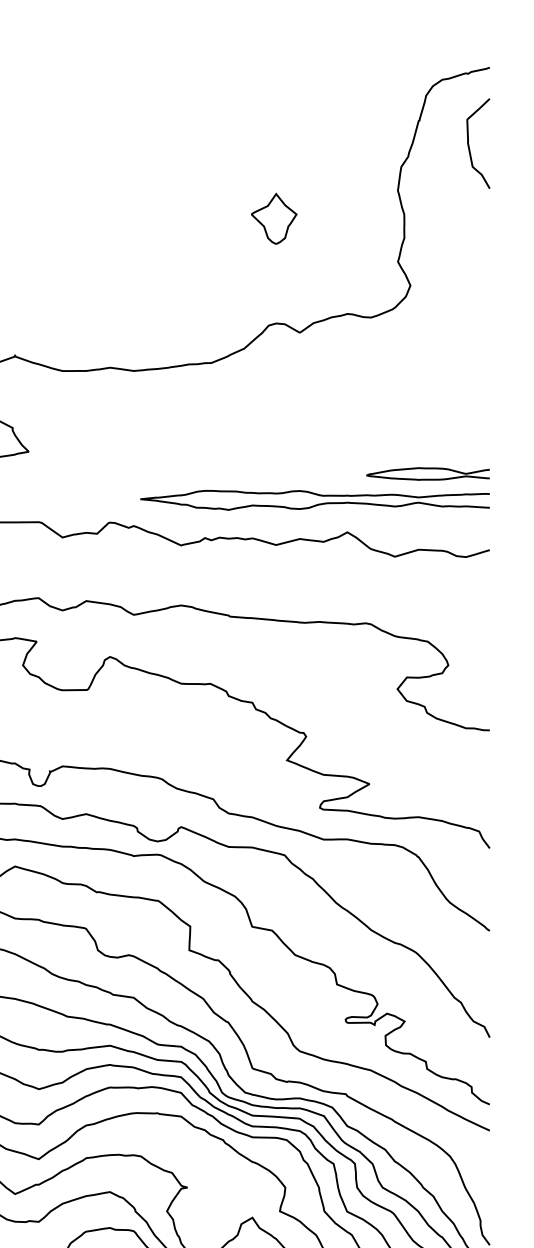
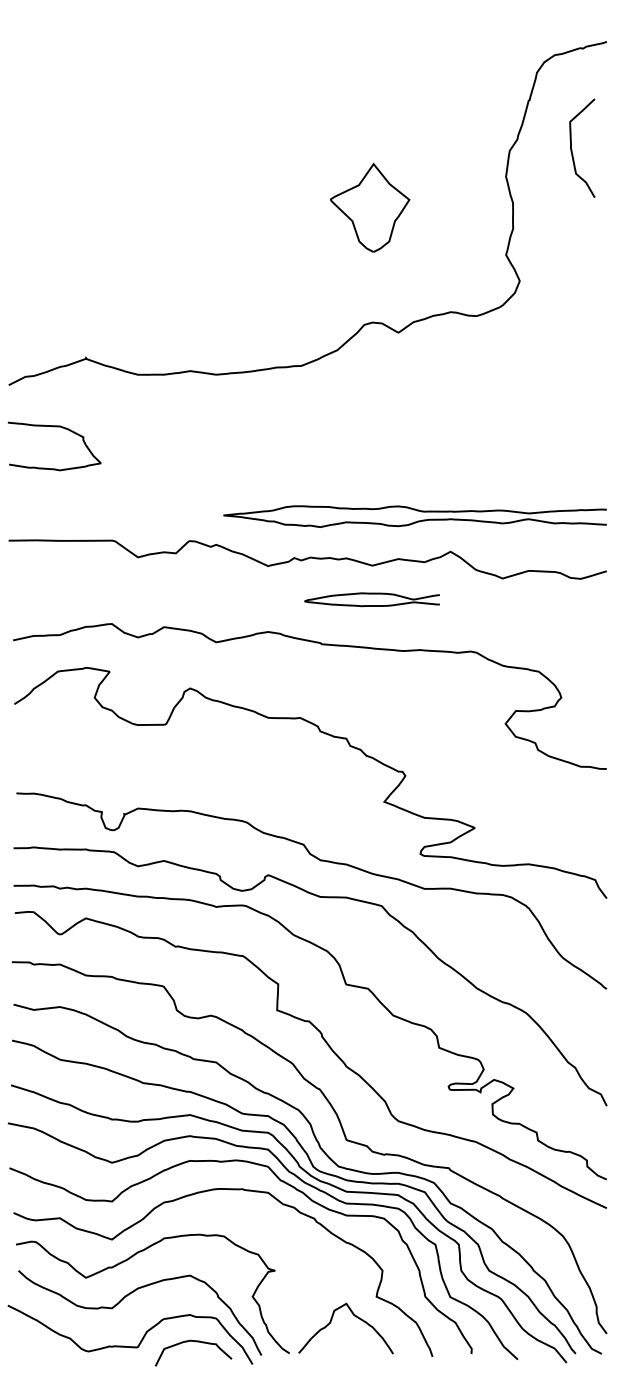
curve: (469, 144) -> (572, 149), moved
part: (274, 218) -> (370, 207), size x1.6
curve: (427, 469) -> (371, 594), moved

